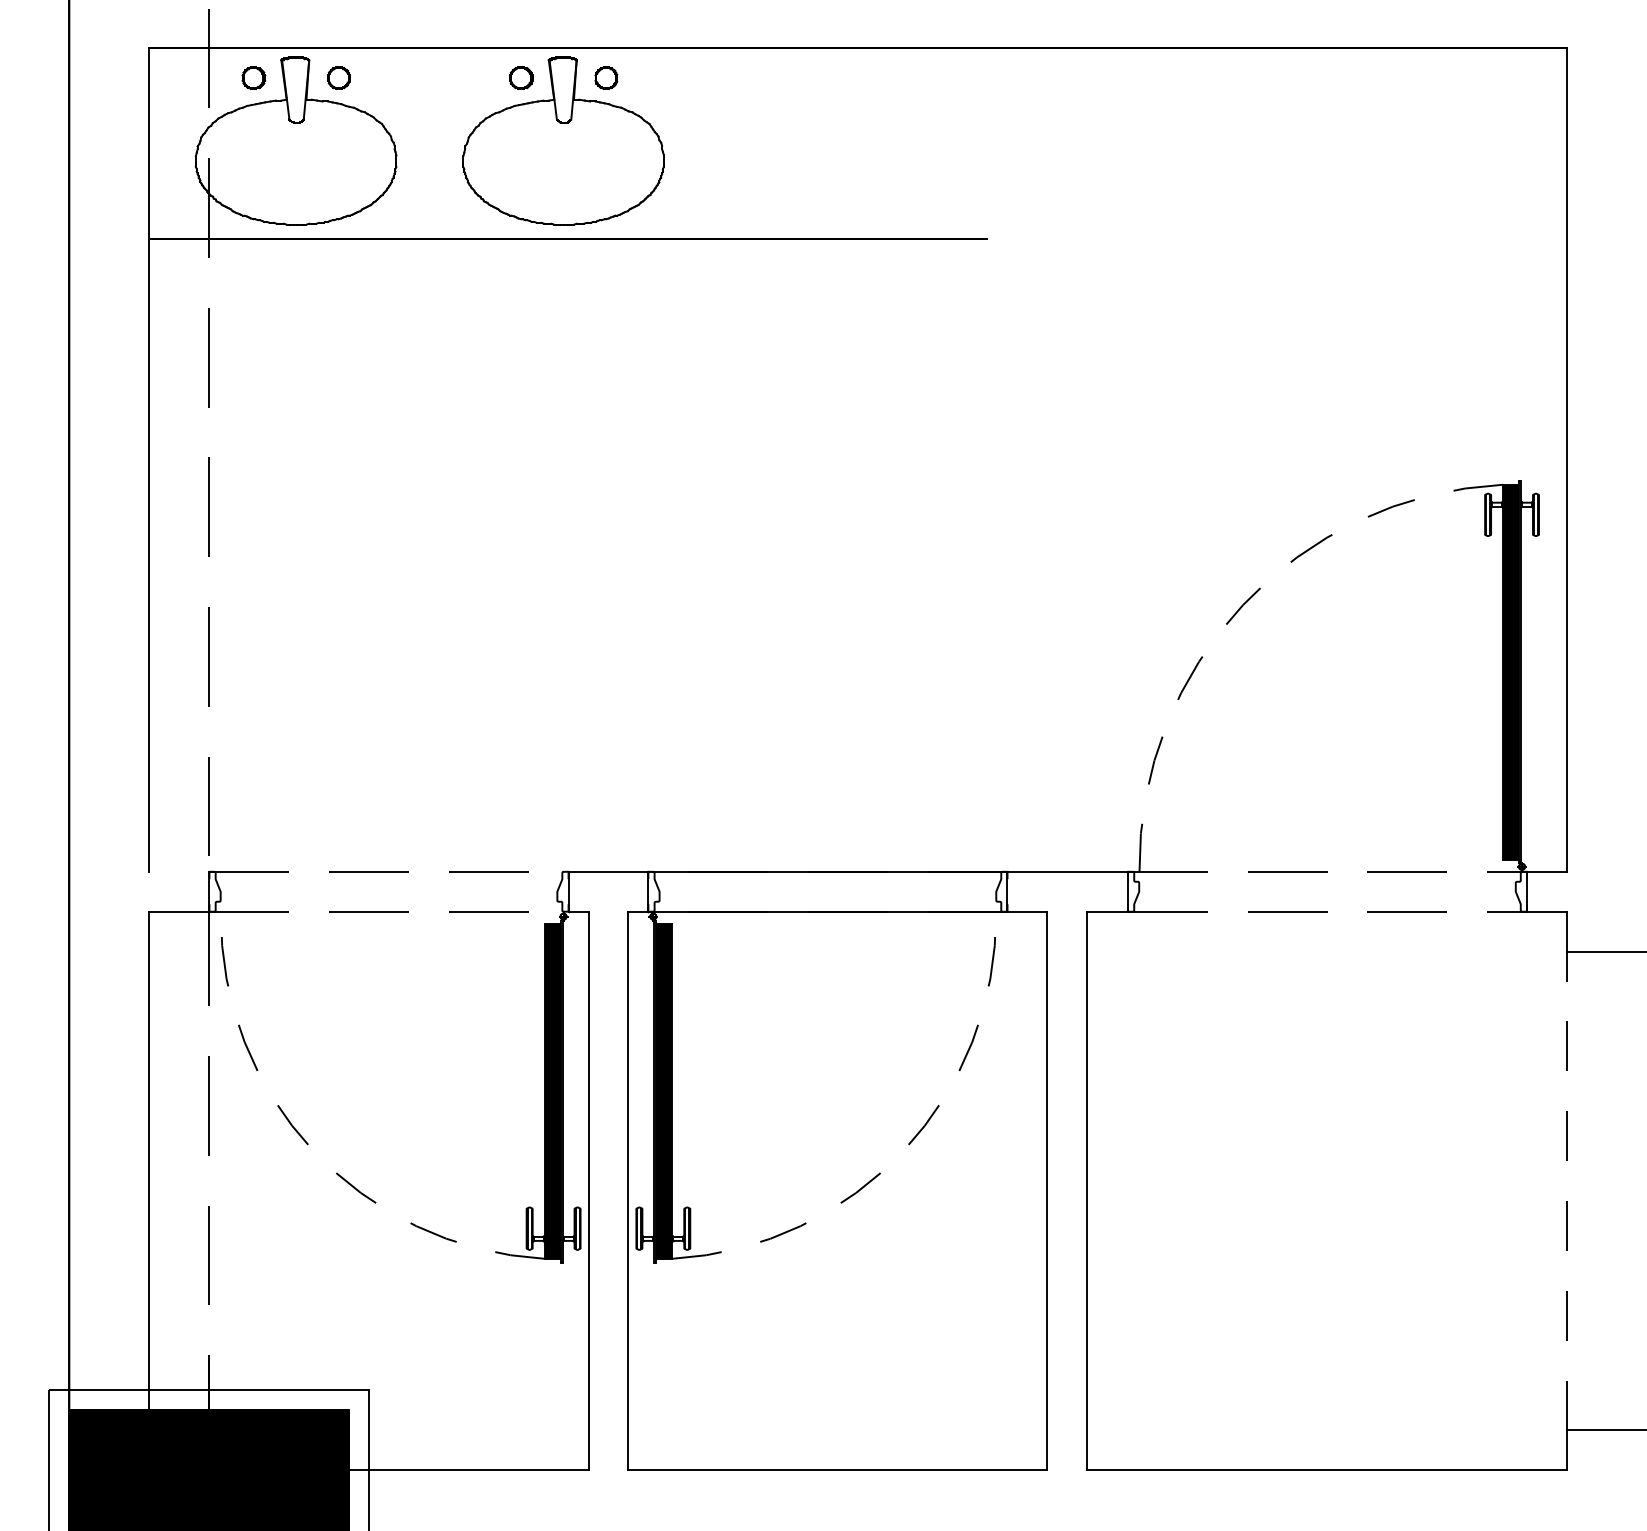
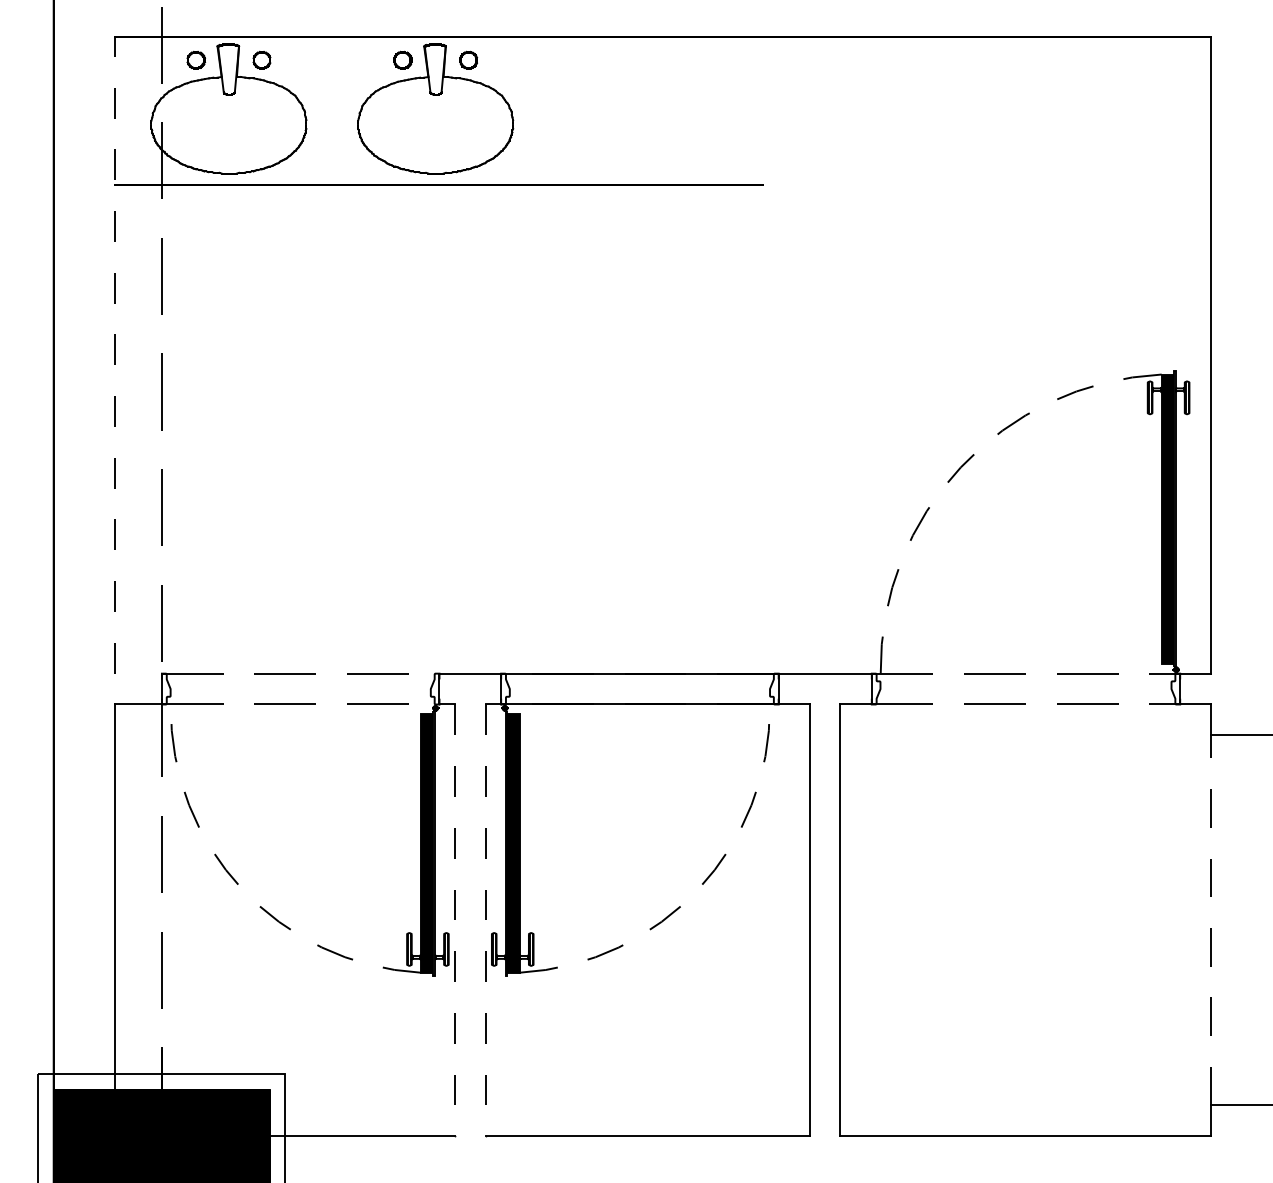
line: (149, 459) -> (115, 355), solid -> dashed
line: (588, 1191) -> (454, 920), solid -> dashed
line: (628, 1191) -> (485, 920), solid -> dashed

